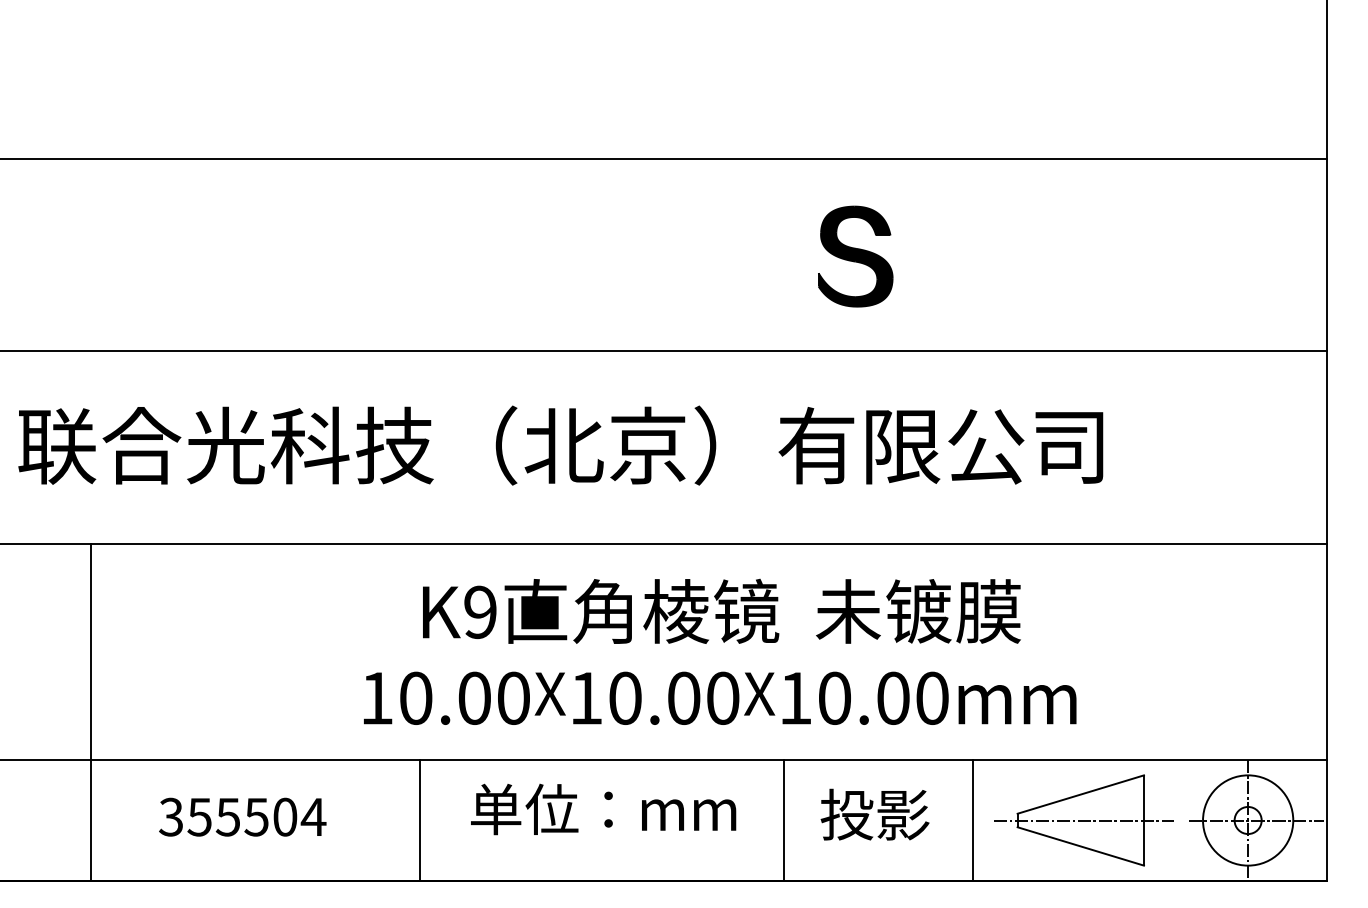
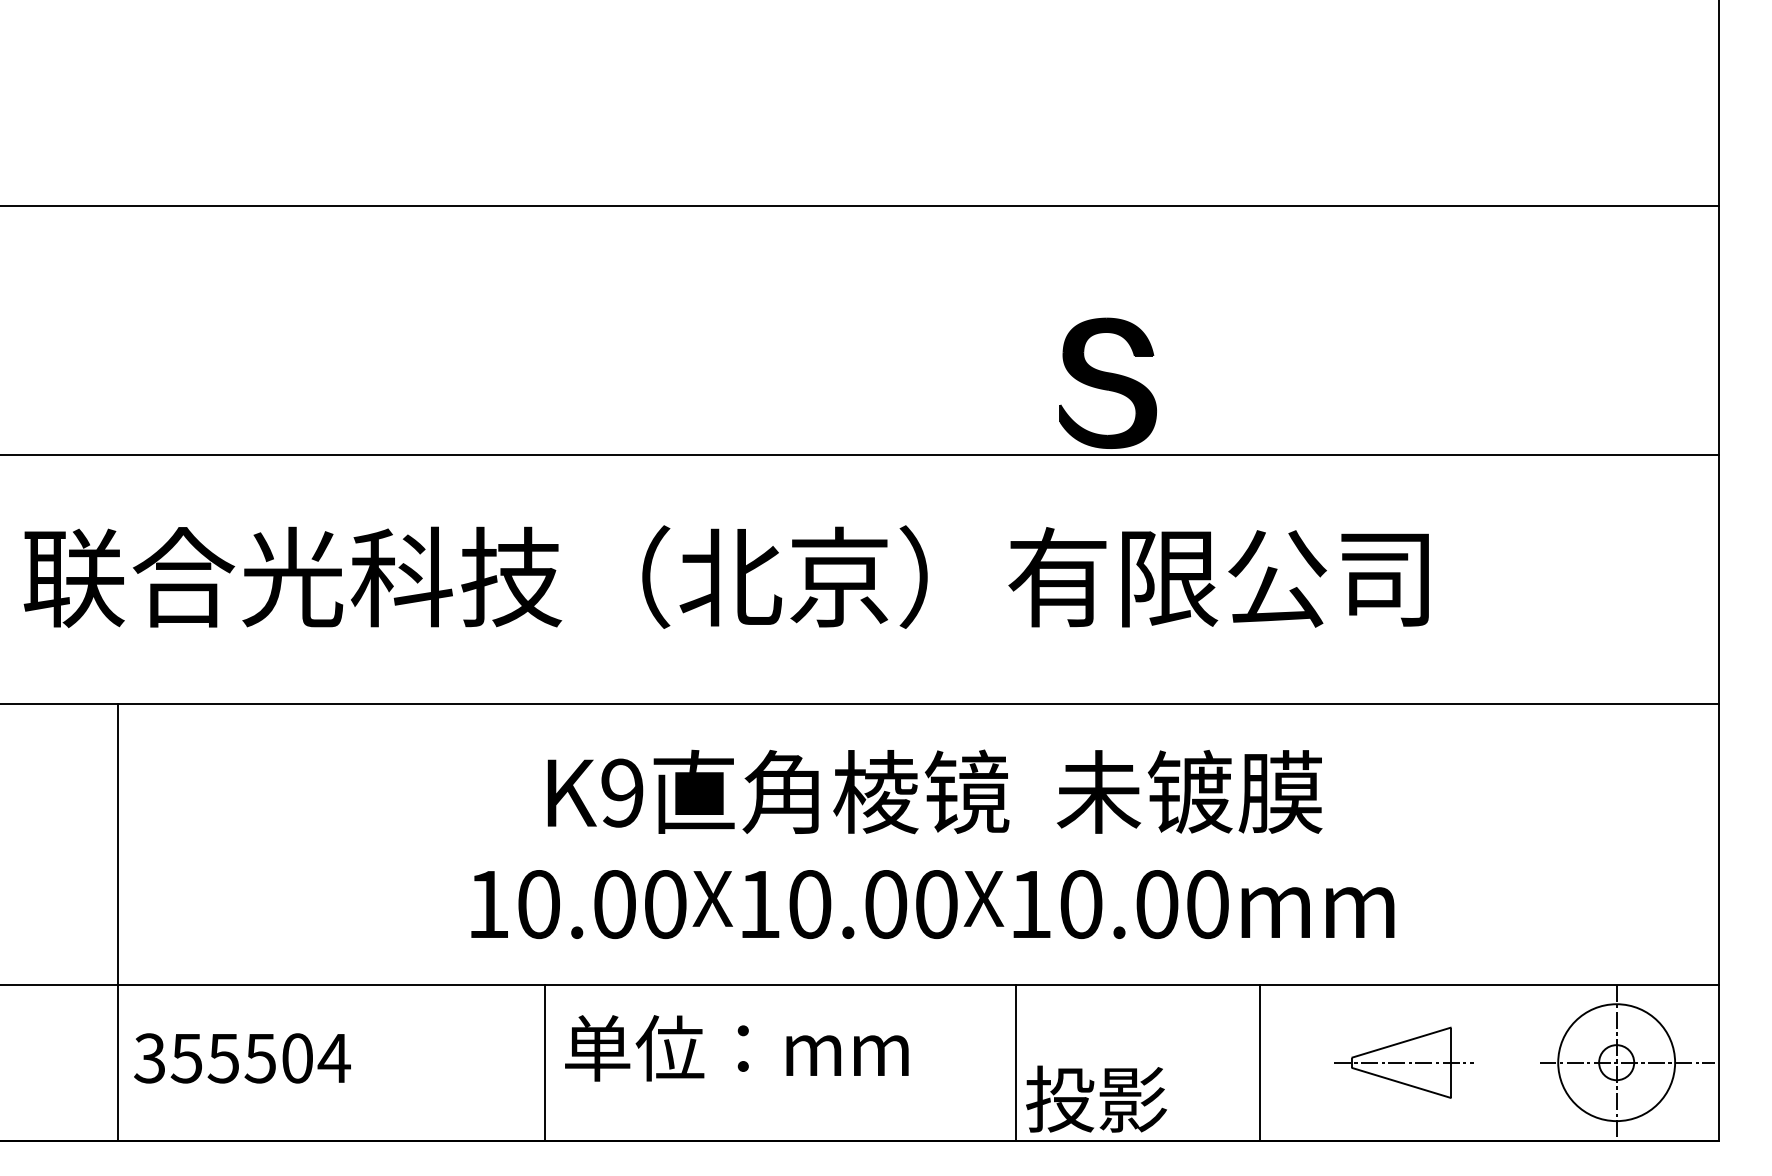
part: (855, 255) -> (1107, 382), moved
text: (603, 809) -> (736, 1048), moved
text: (875, 814) -> (1096, 1098), moved
text: (242, 817) -> (242, 1058), moved
part: (1083, 820) -> (1403, 1062), size x0.6

